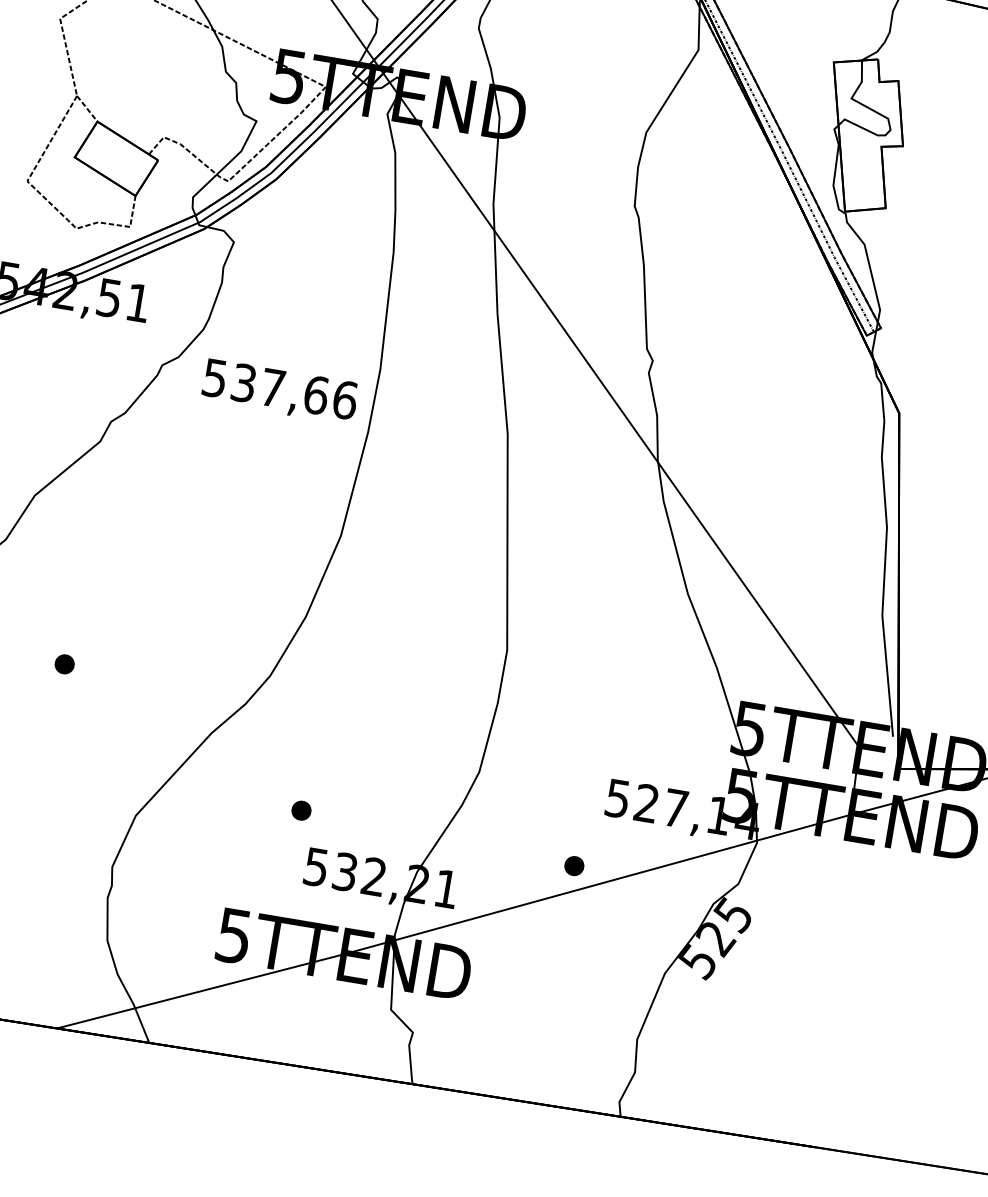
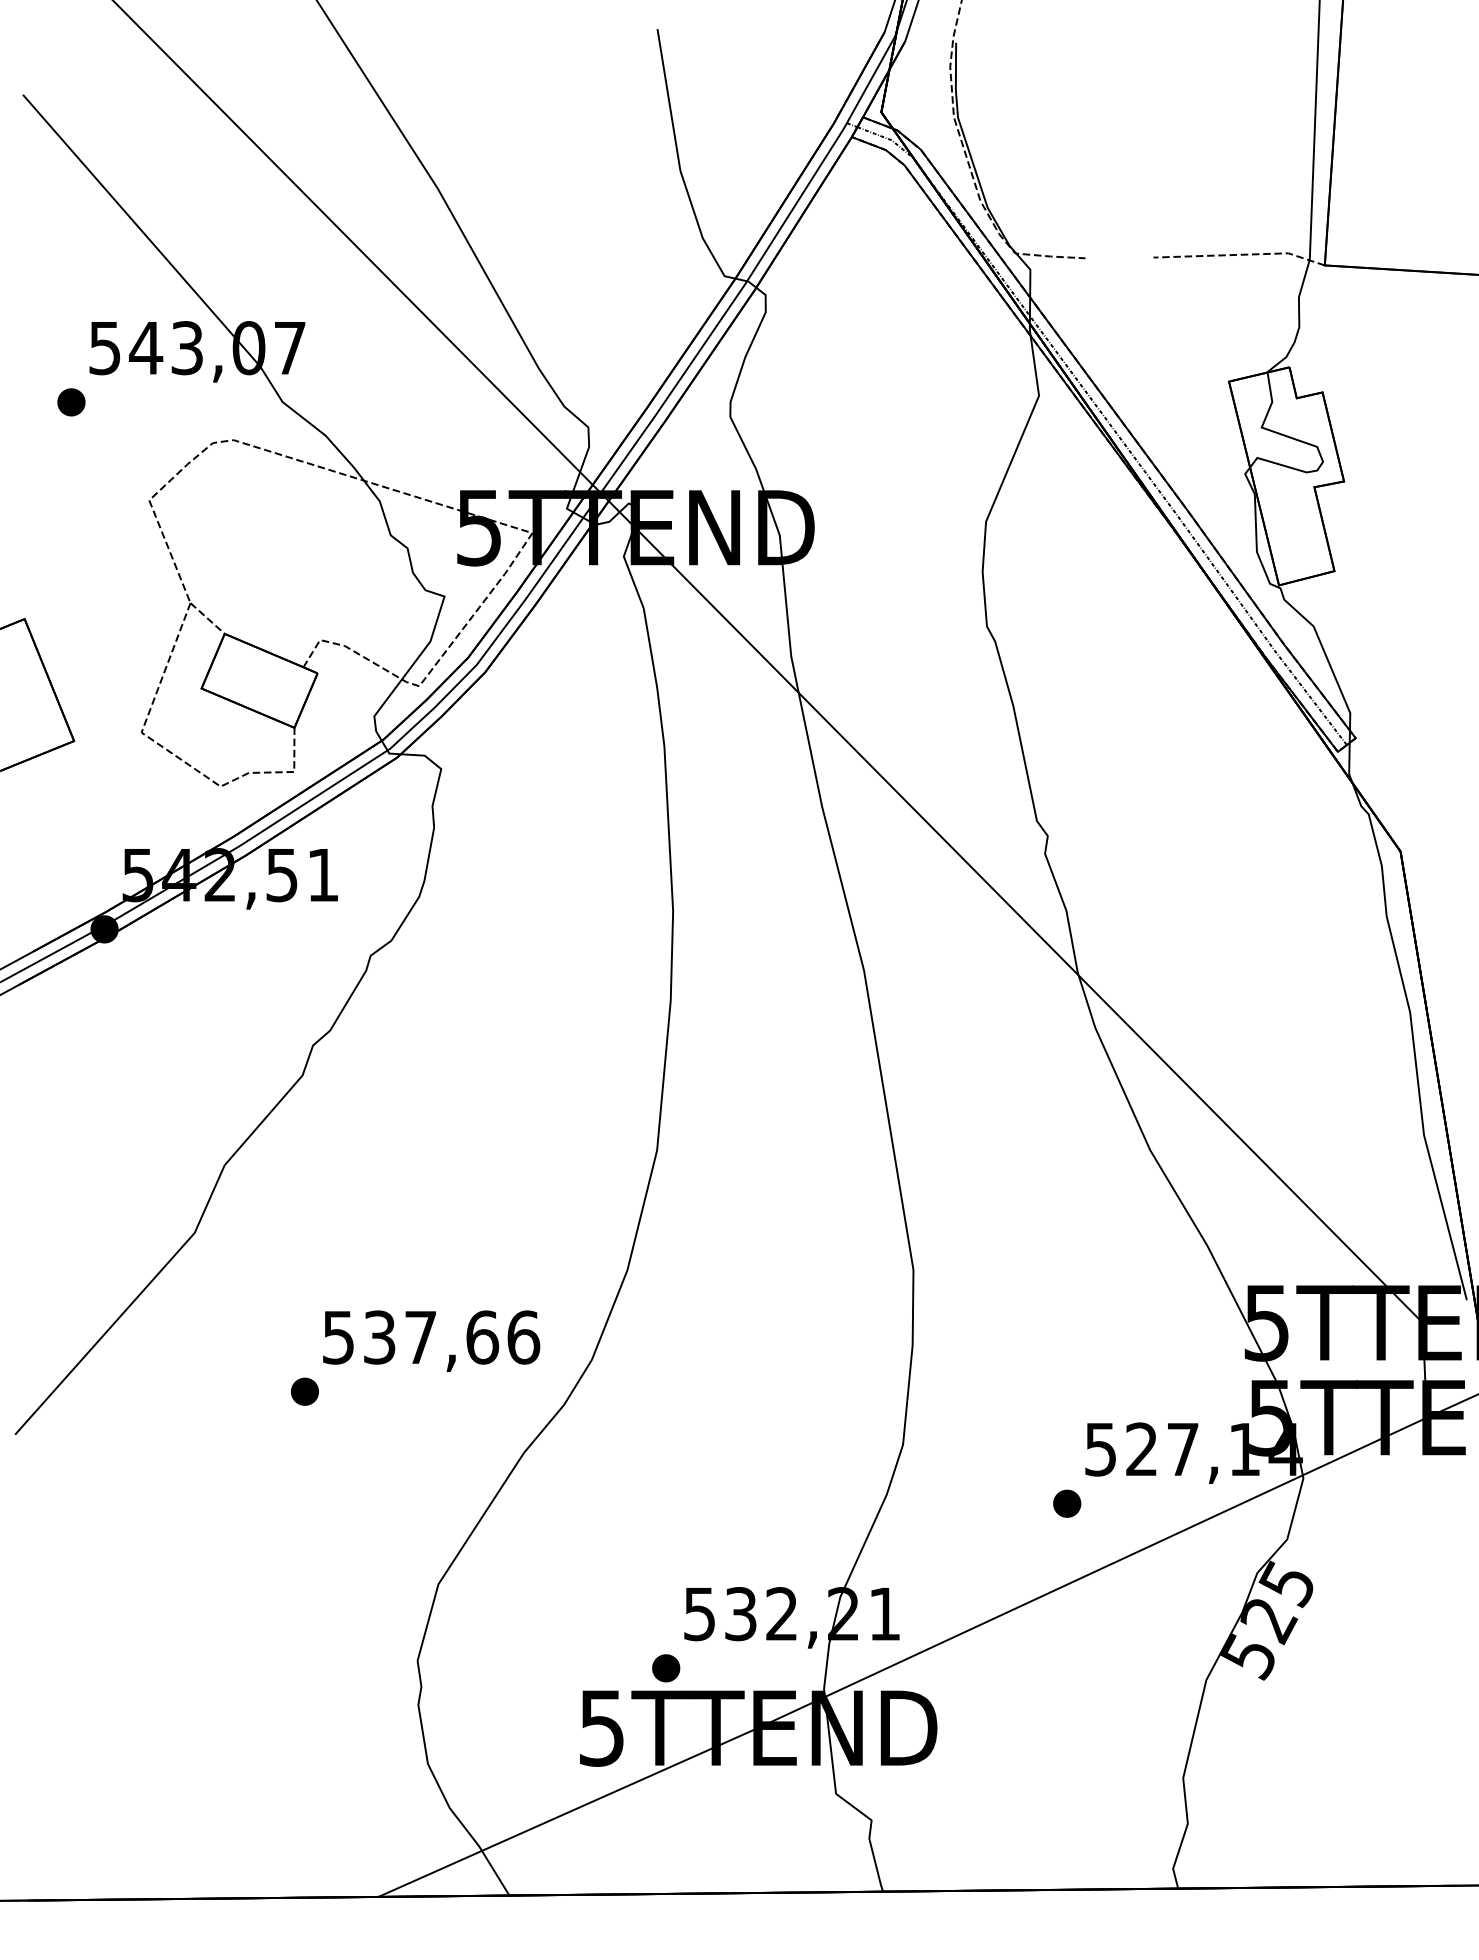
text: (280, 391) -> (431, 1340), moved
part: (301, 810) -> (666, 1668), moved
part: (574, 865) -> (1067, 1503), moved

